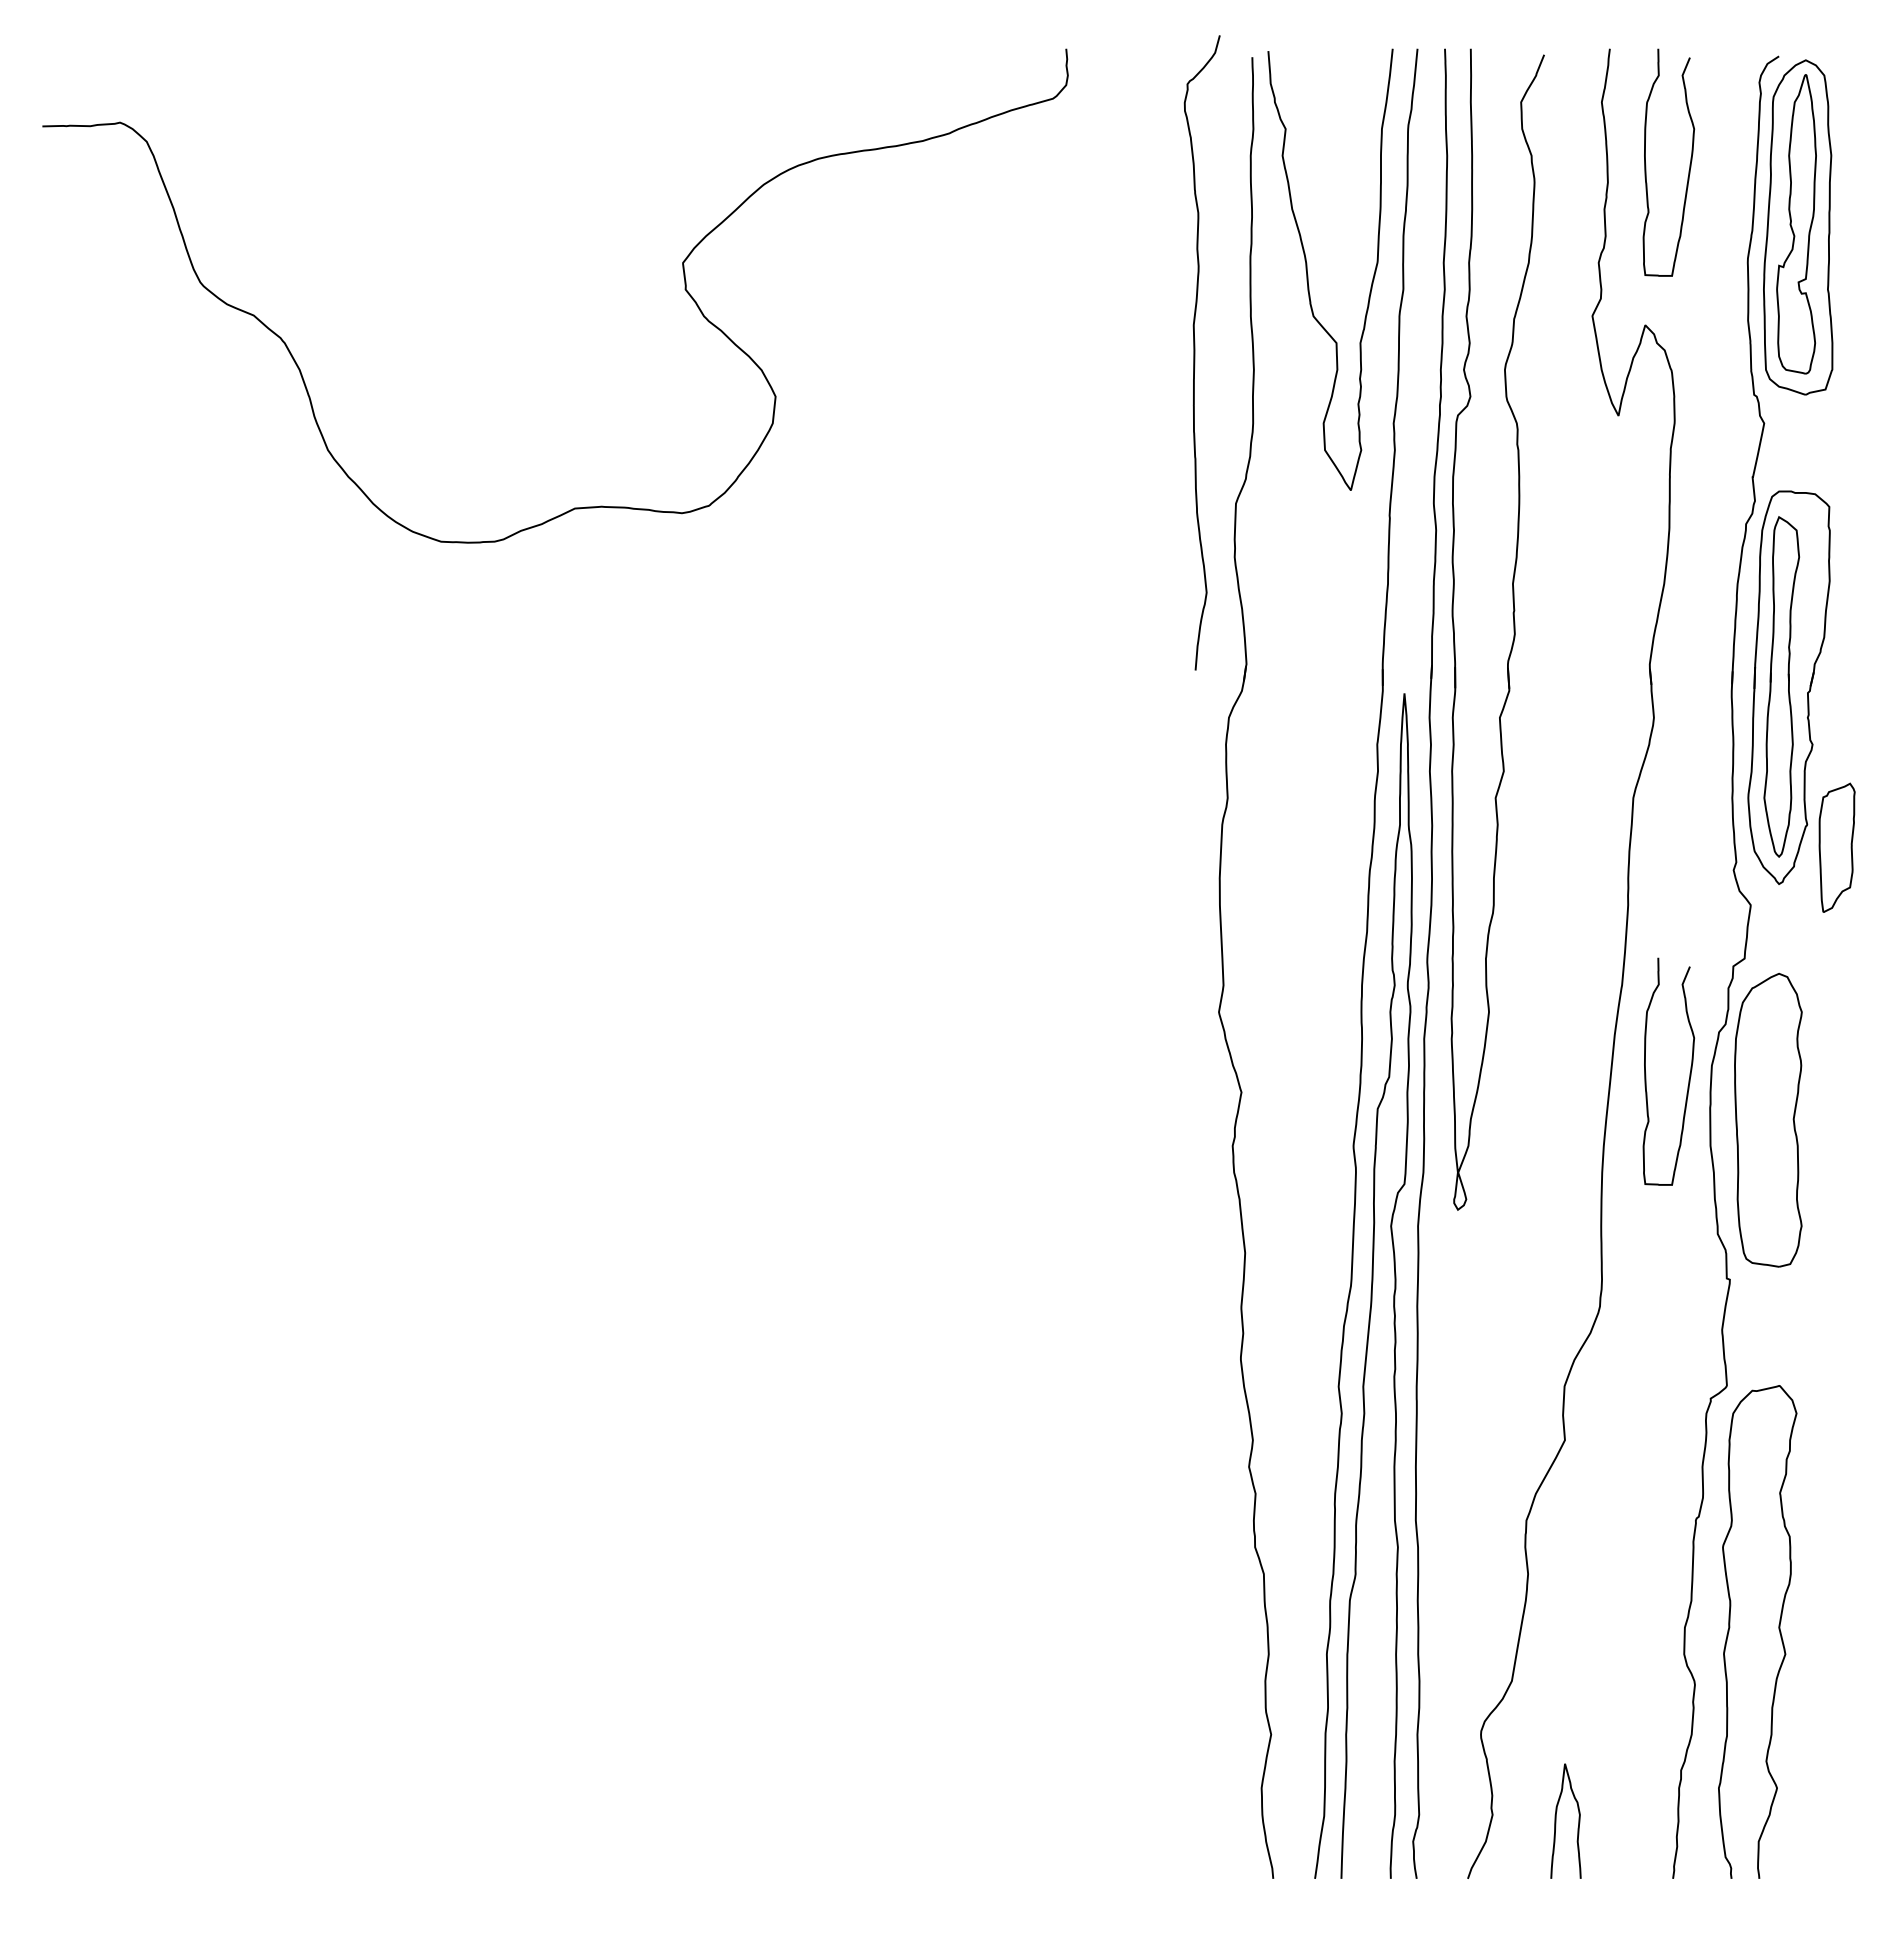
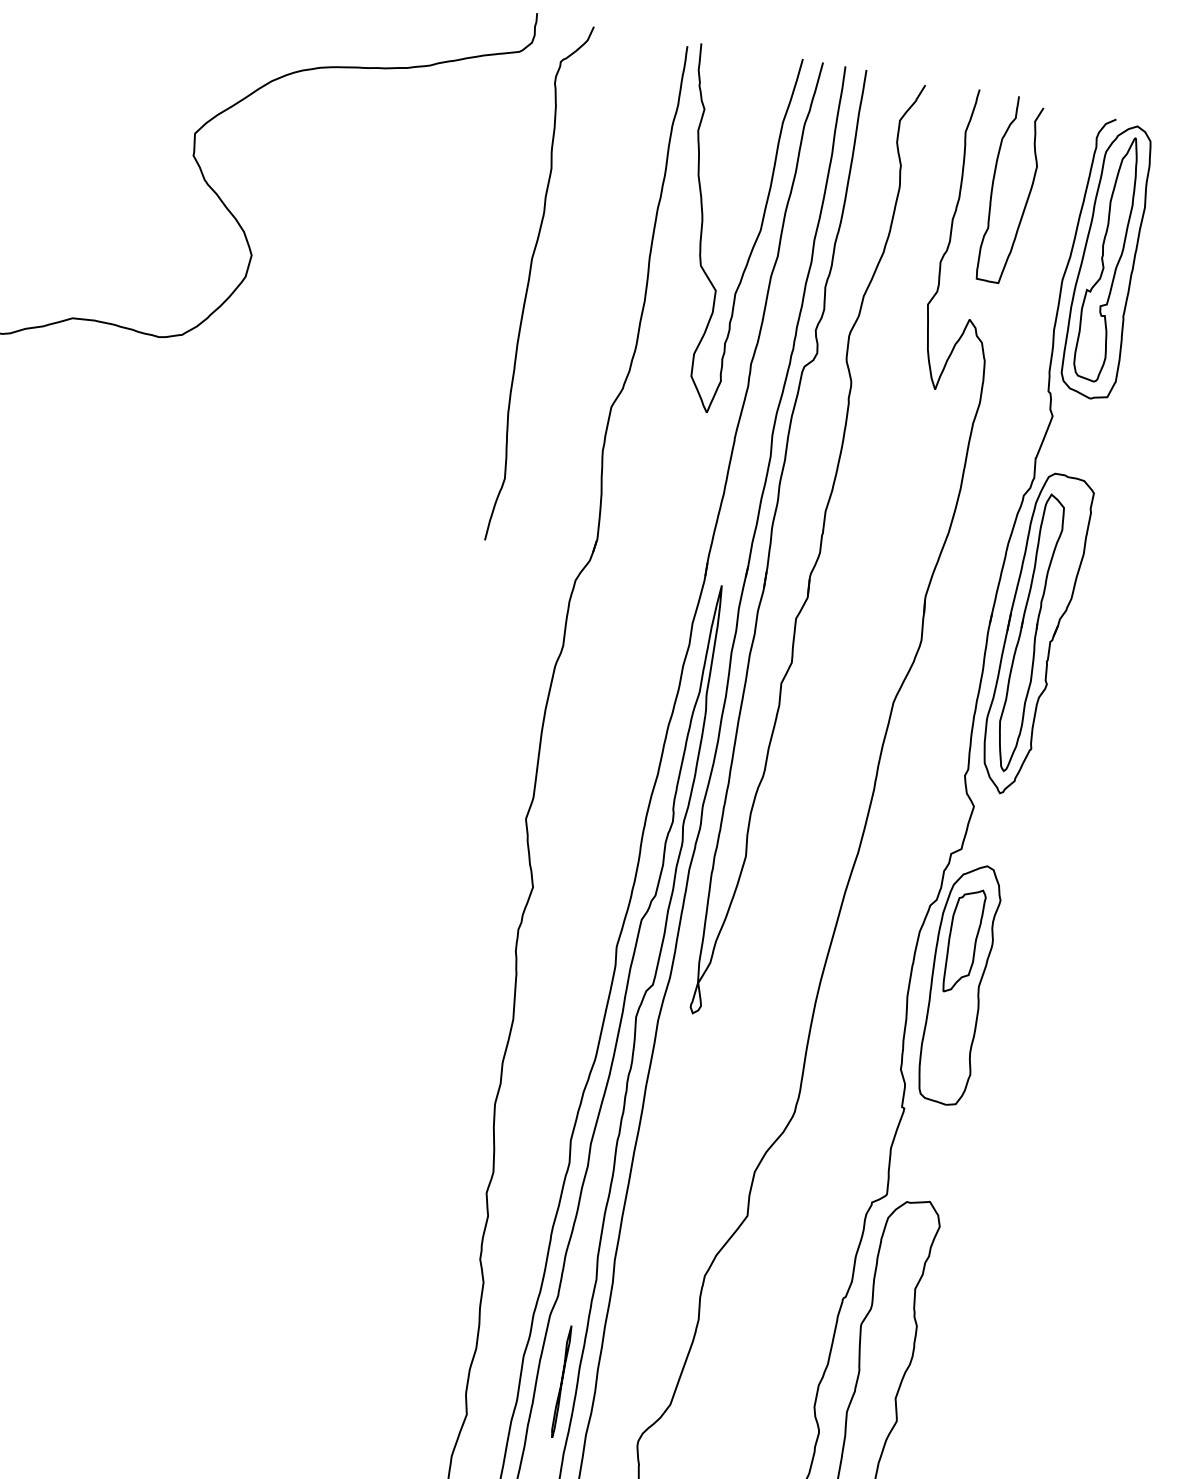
curve: (1195, 352) -> (529, 281), moved
part: (1836, 847) -> (963, 940), moved
curve: (1689, 1073) -> (900, 934), removed
line: (1377, 1676) -> (561, 1381), added

